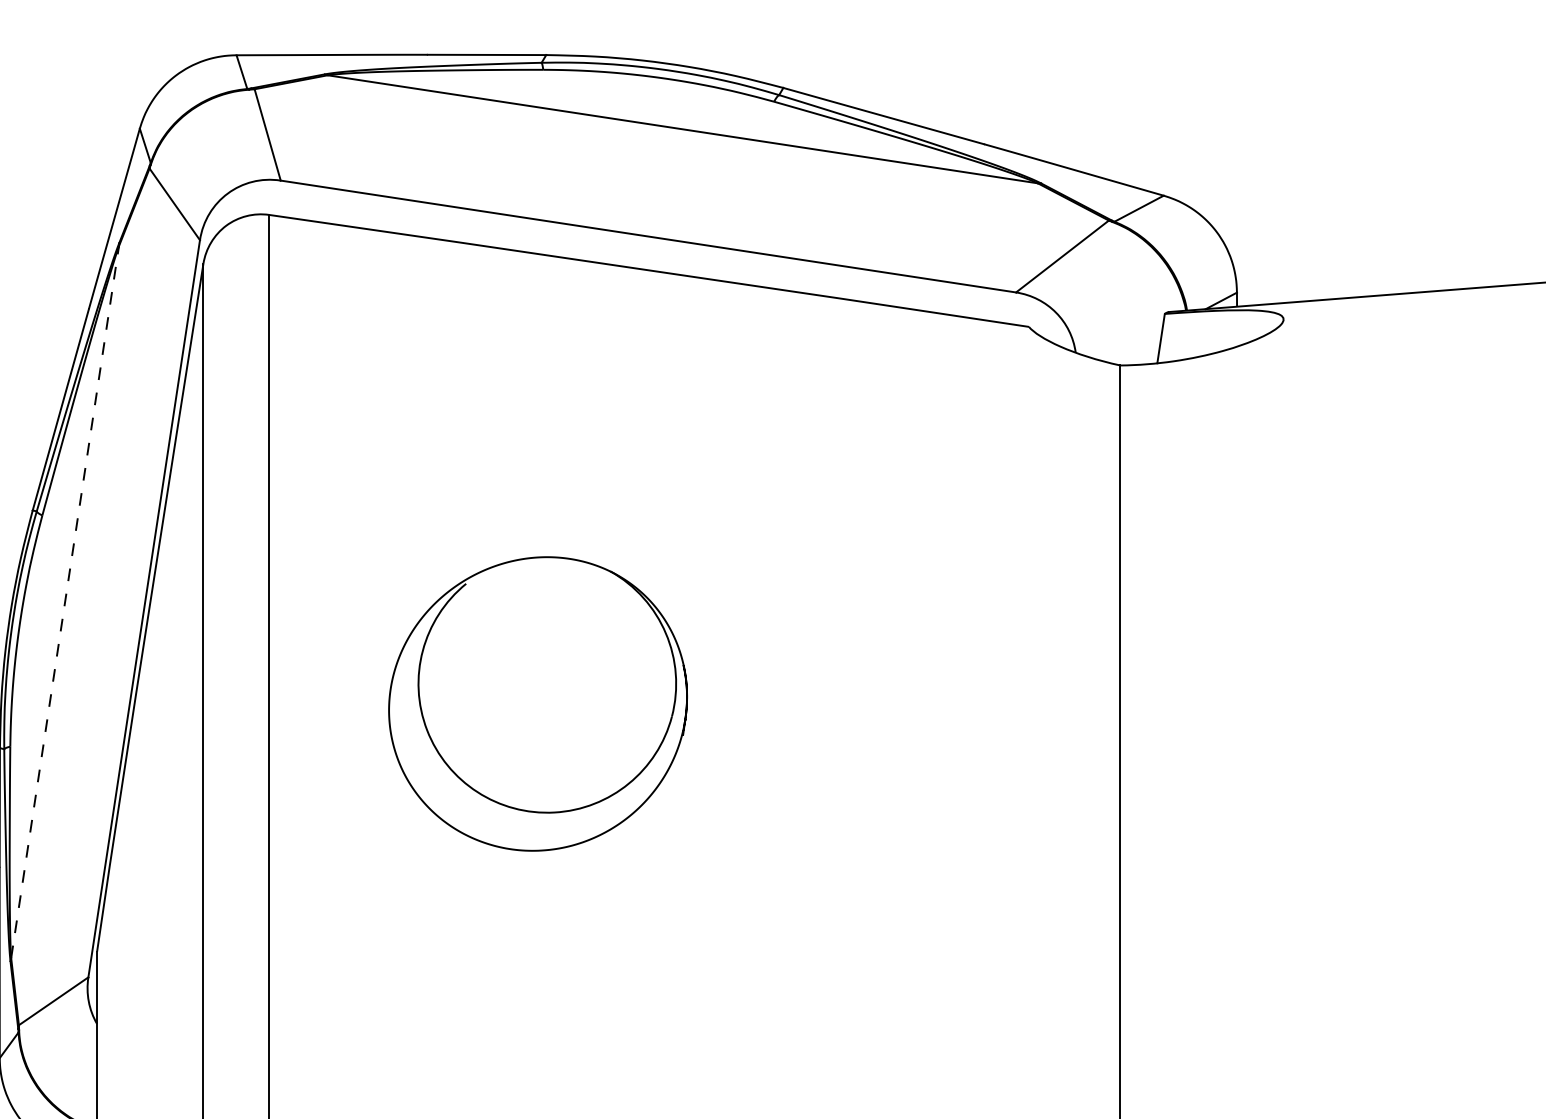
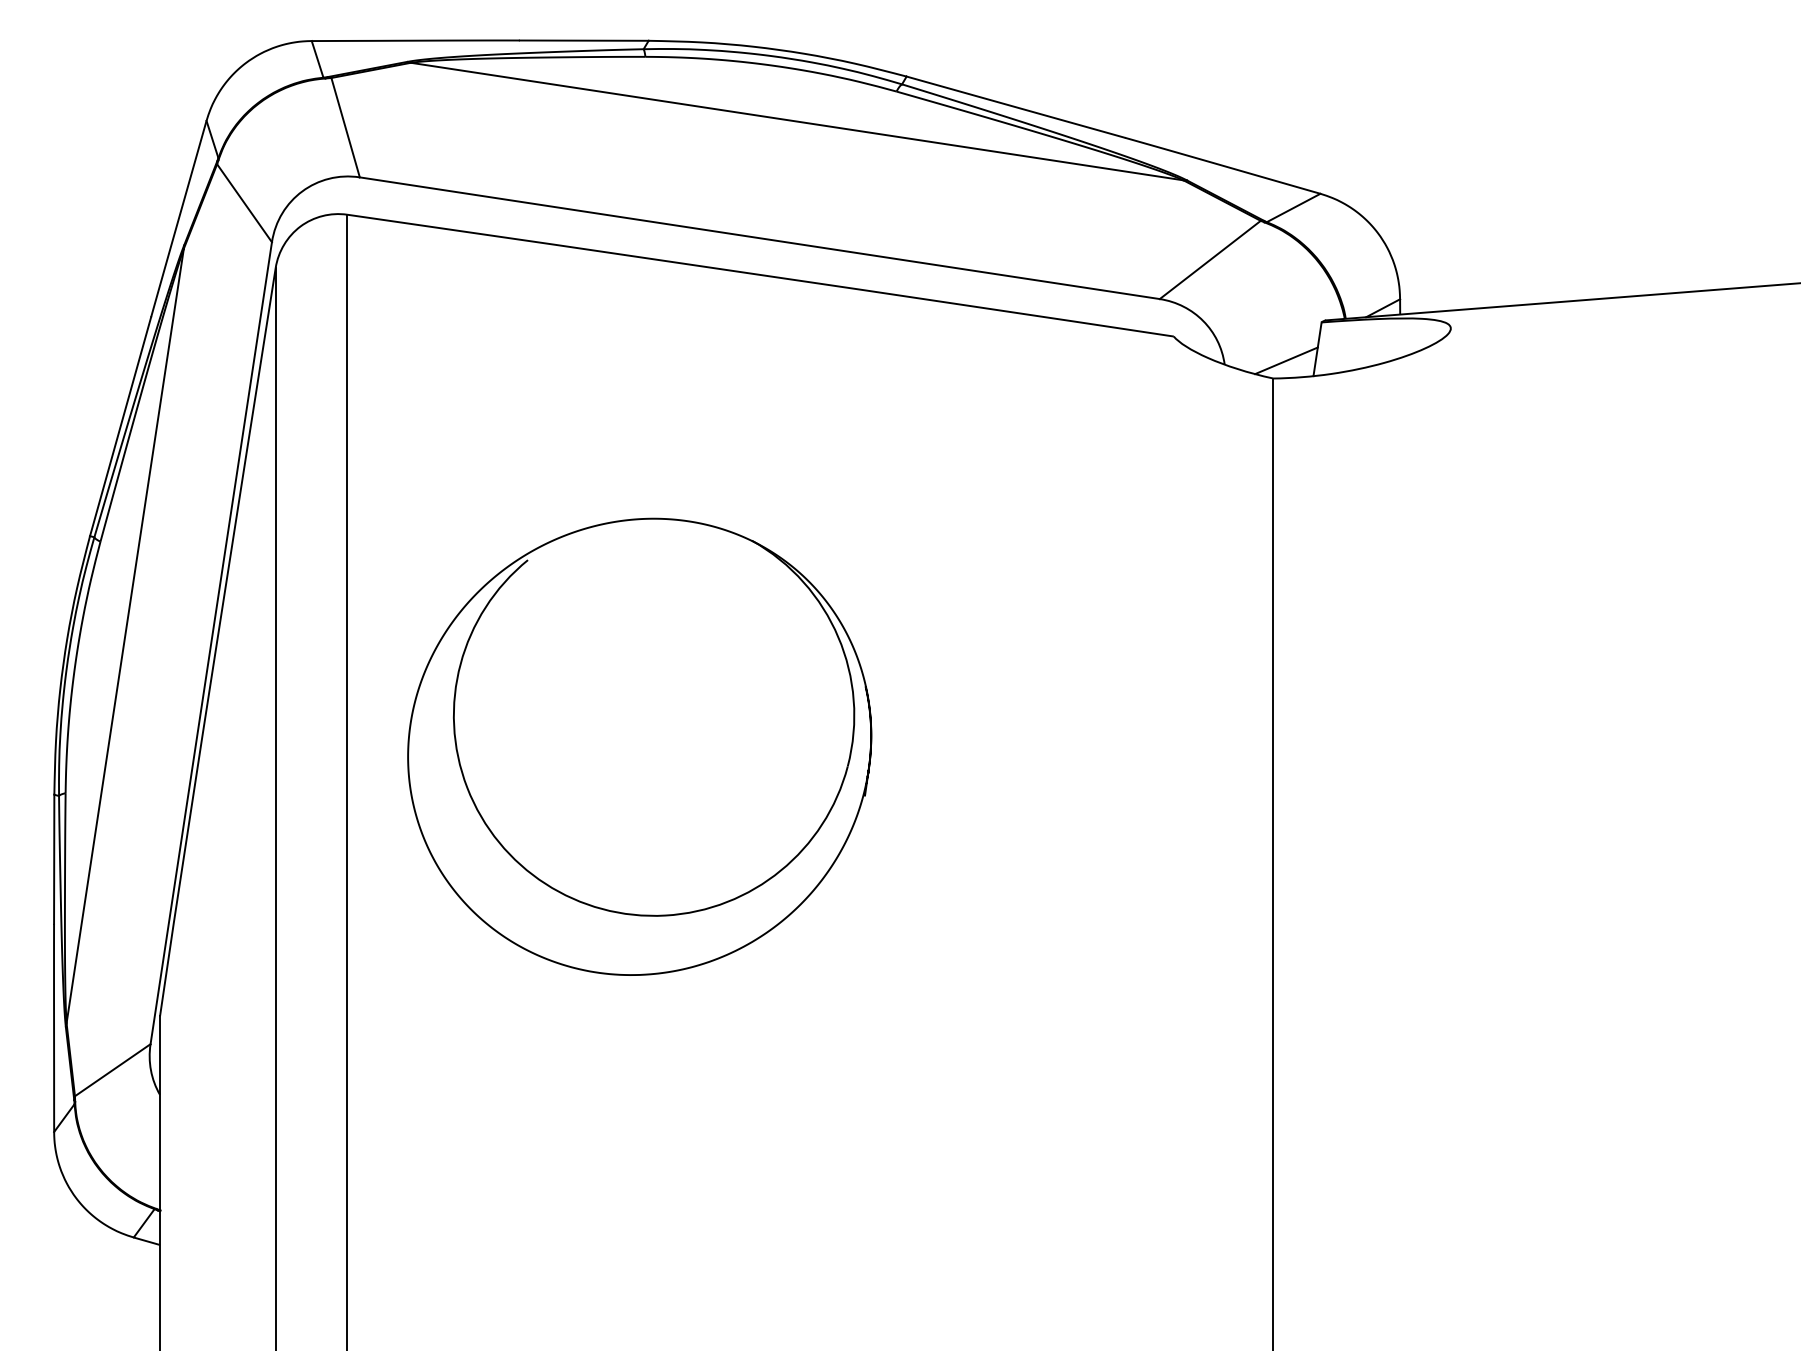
line: (1132, 348) -> (1286, 360), added
line: (65, 602) -> (125, 636), dashed -> solid
part: (537, 703) -> (639, 746), size x1.43

